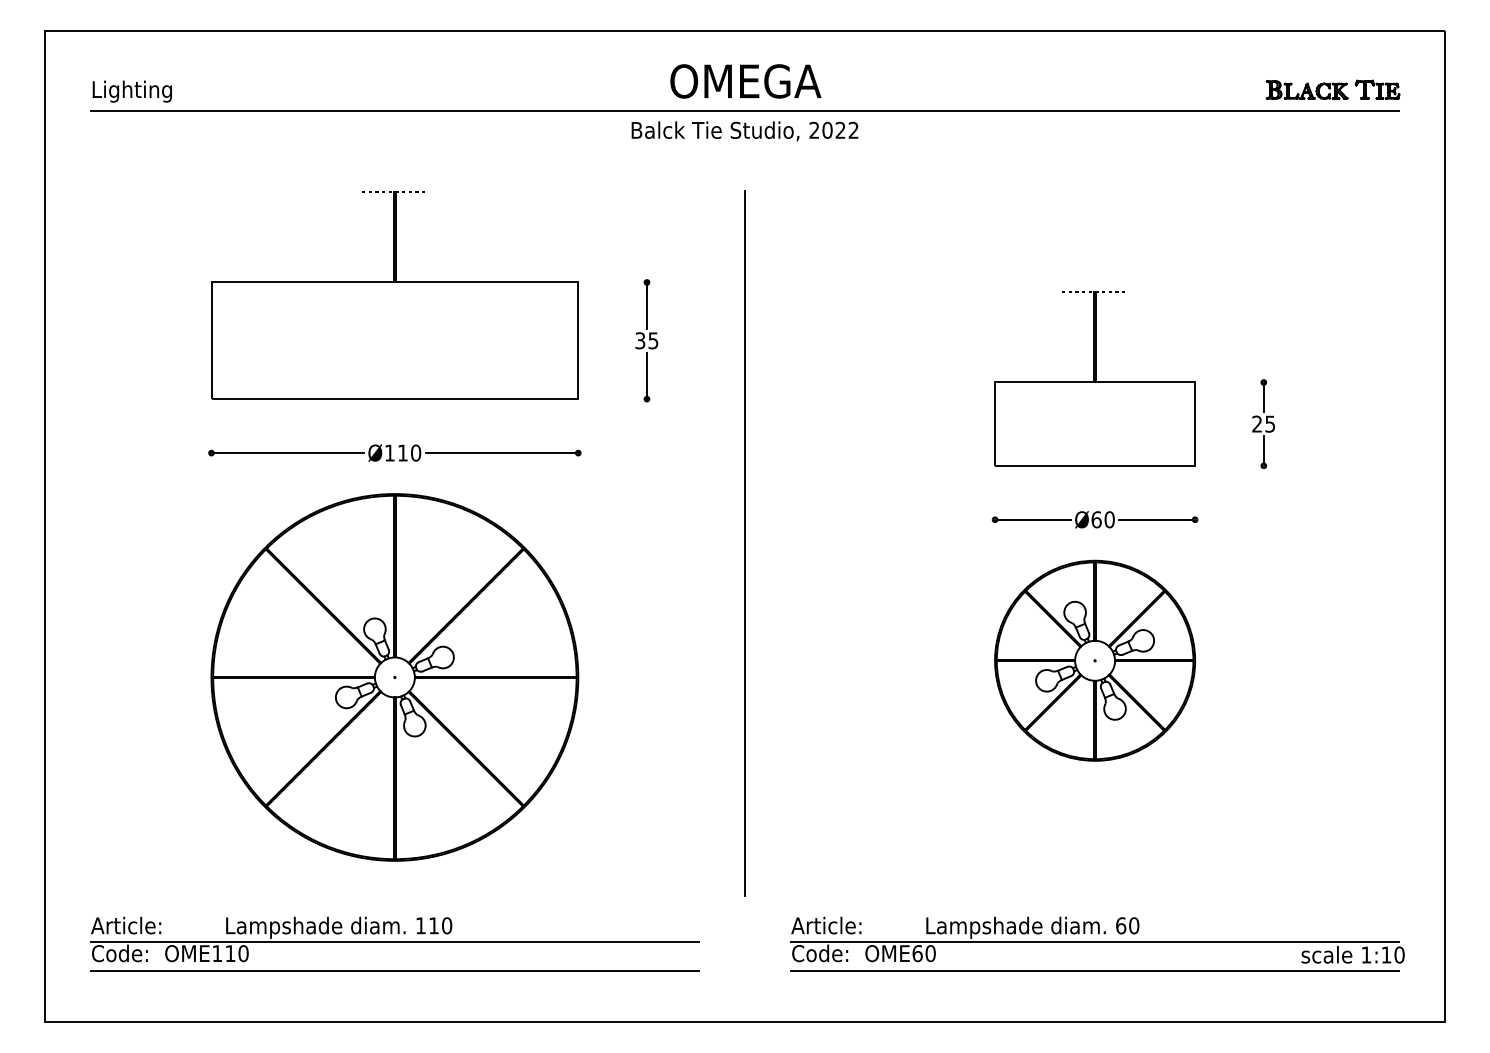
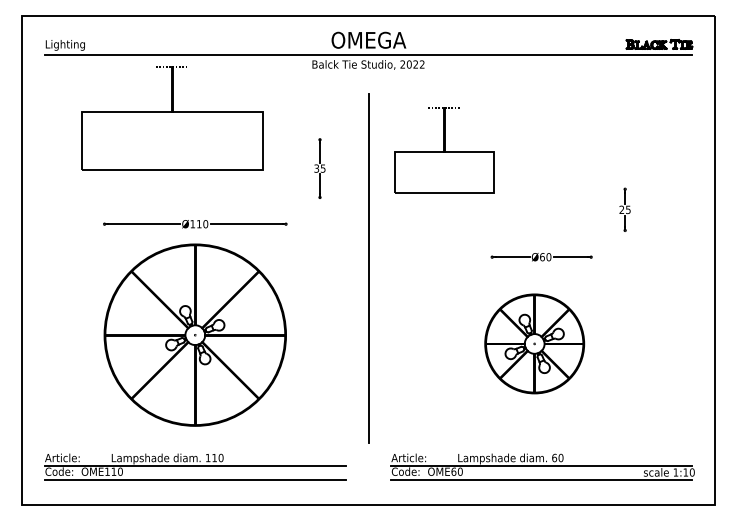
part: (395, 296) -> (172, 118), moved
part: (1094, 378) -> (444, 150), moved
part: (1094, 659) -> (534, 343), moved

